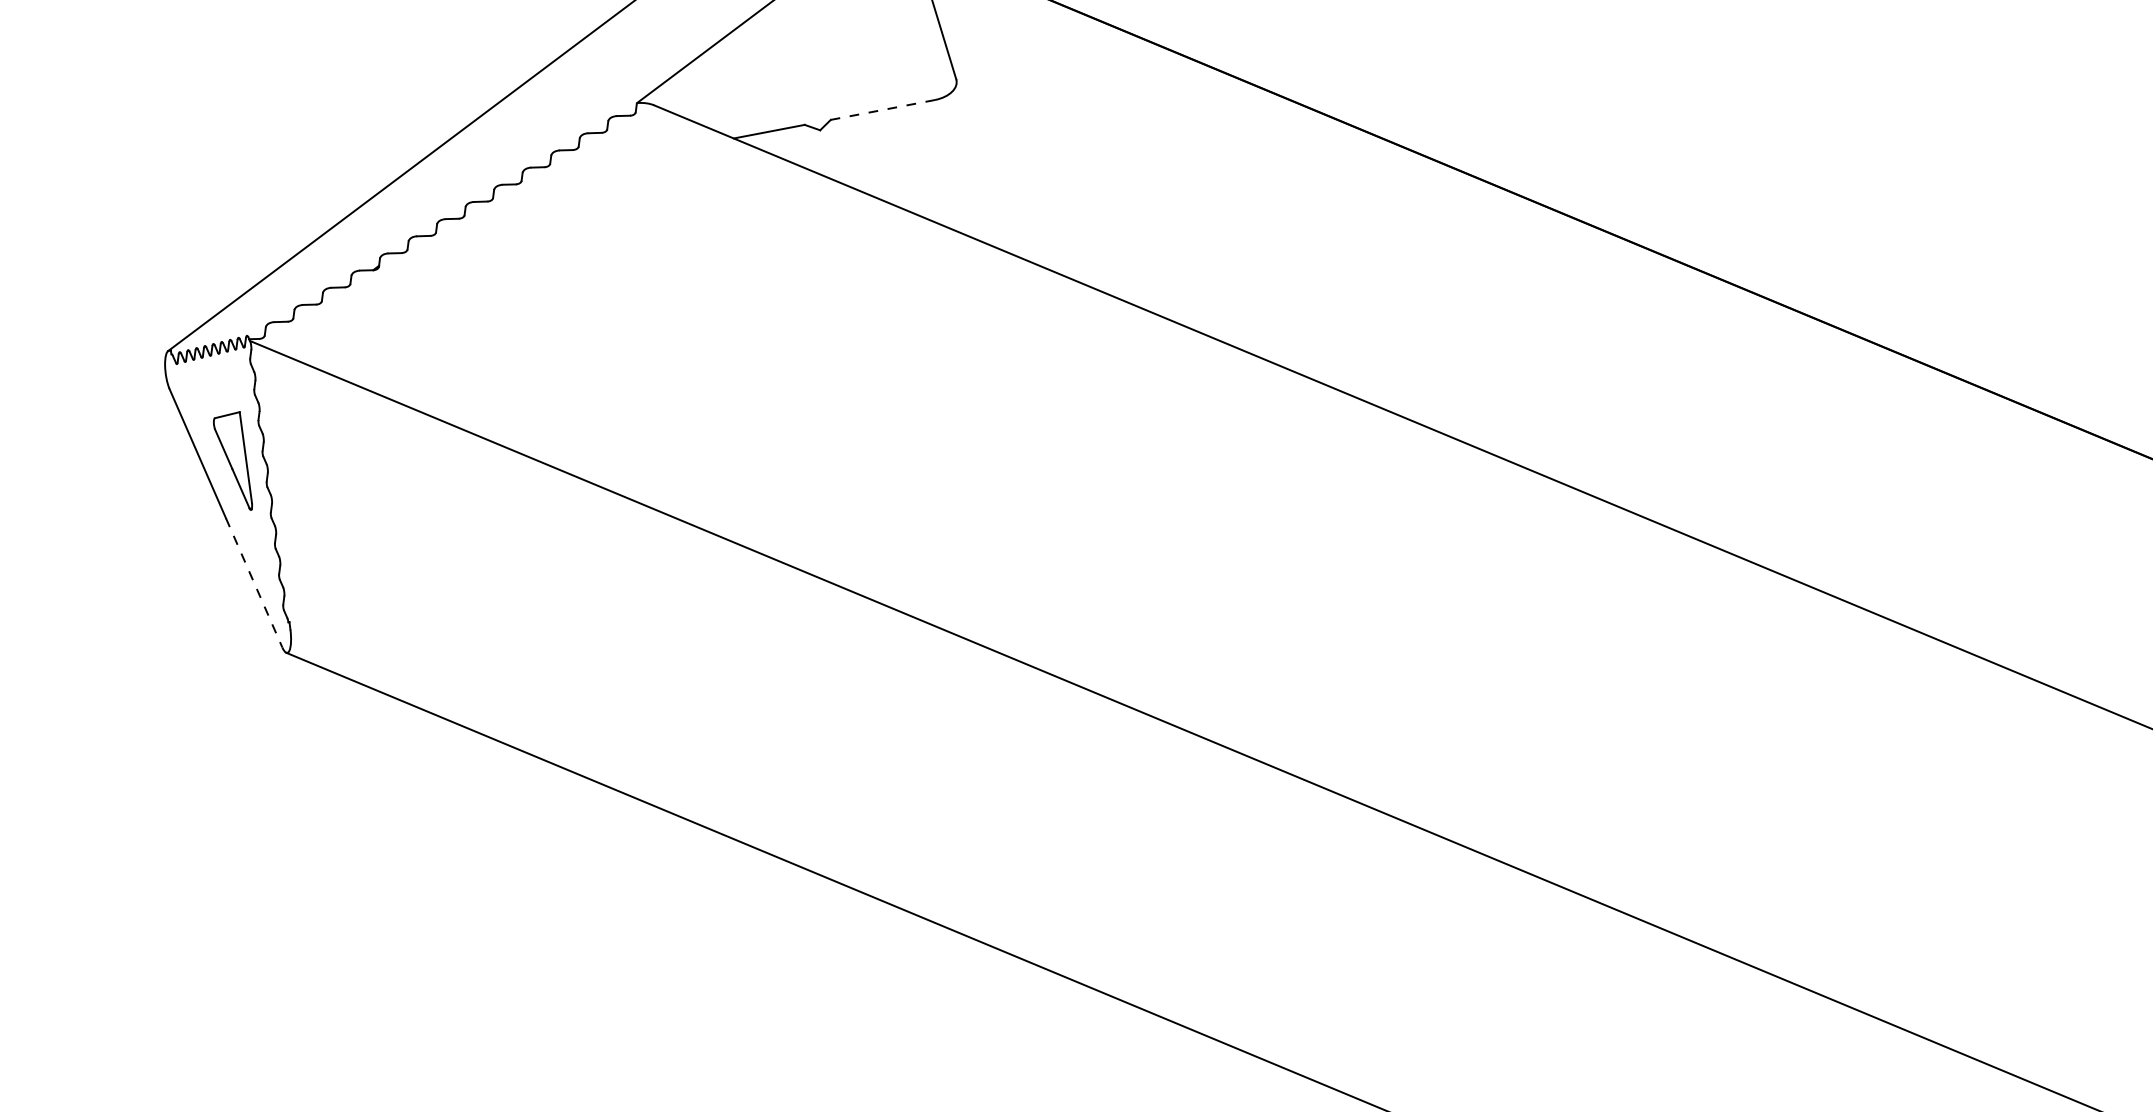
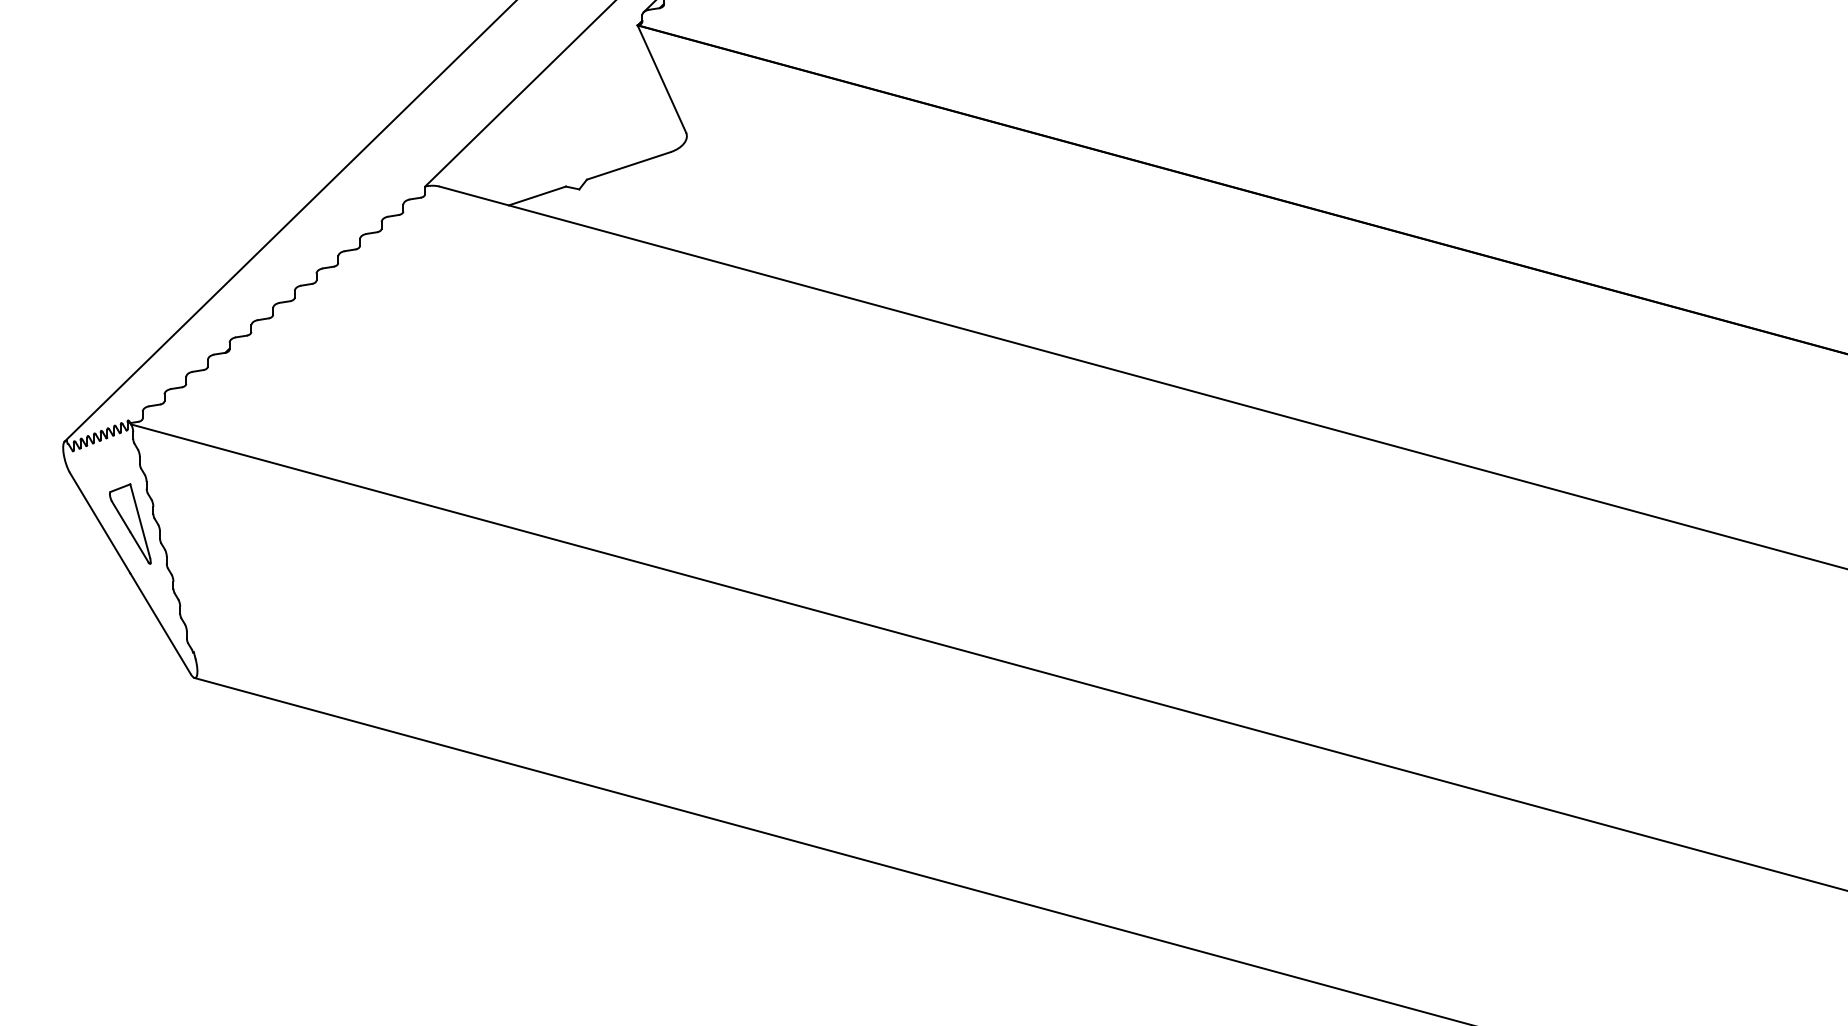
line: (882, 110) -> (628, 166), dashed -> solid
line: (254, 582) -> (160, 623), dashed -> solid

